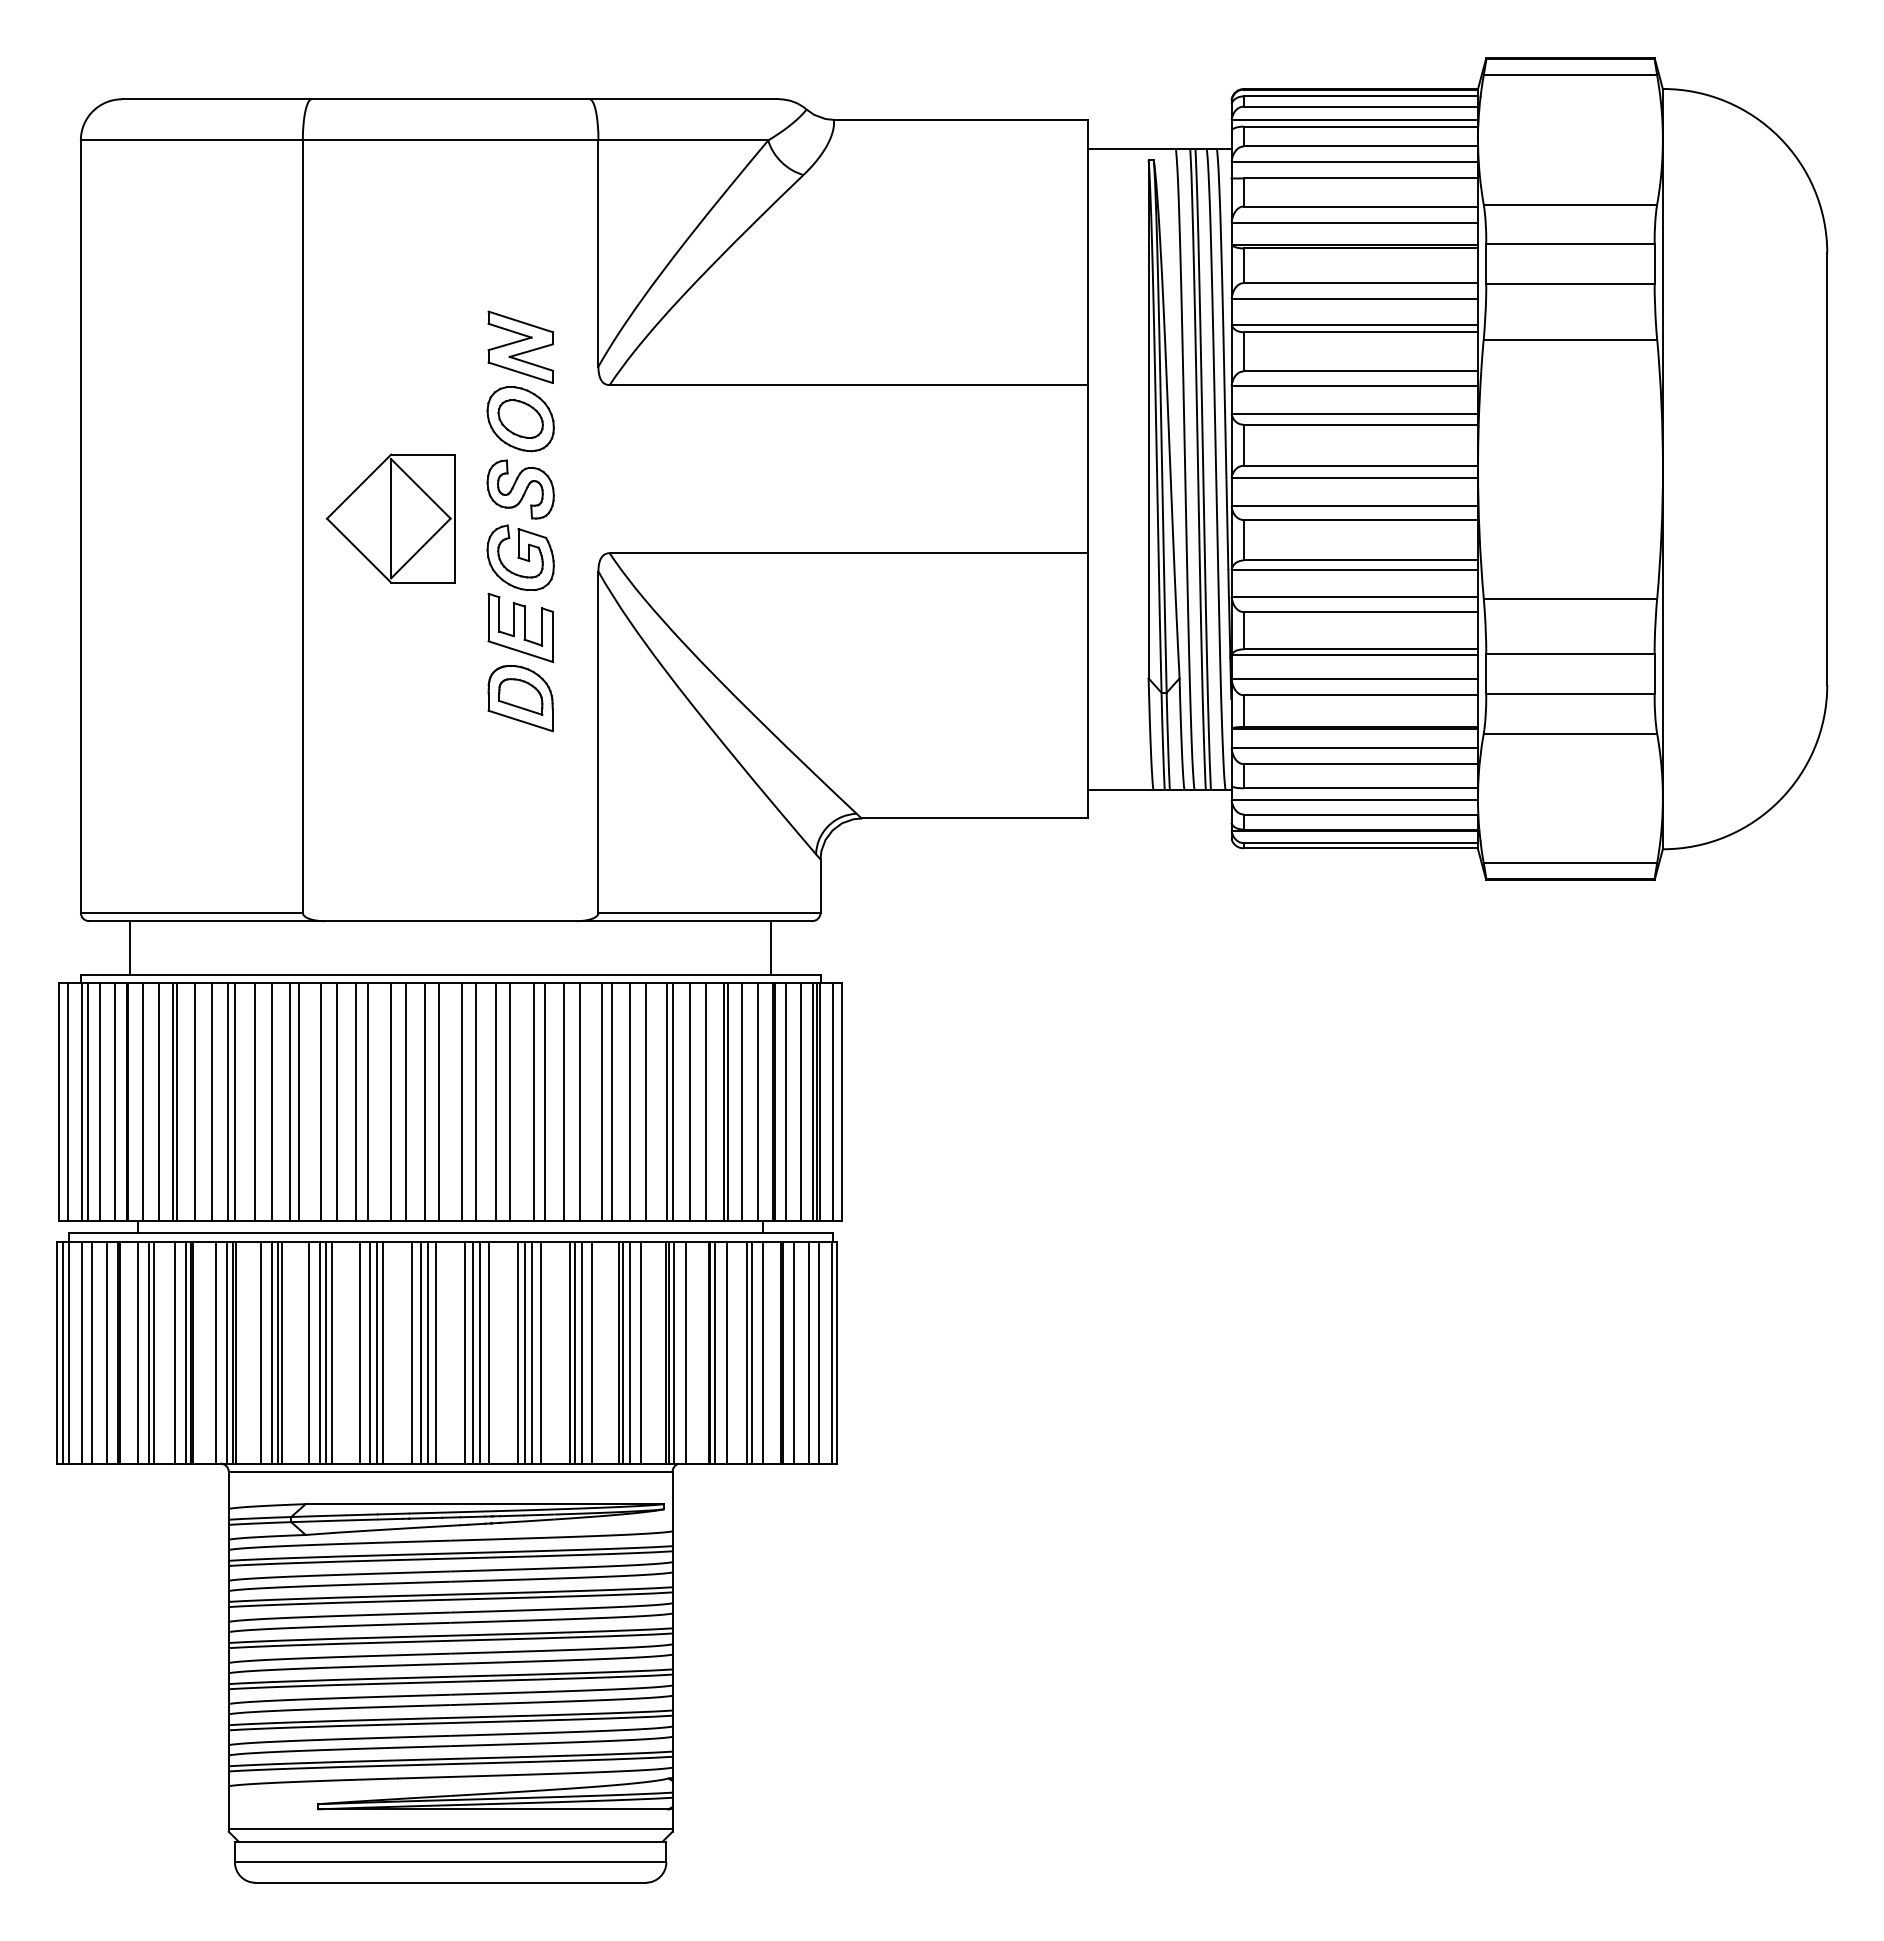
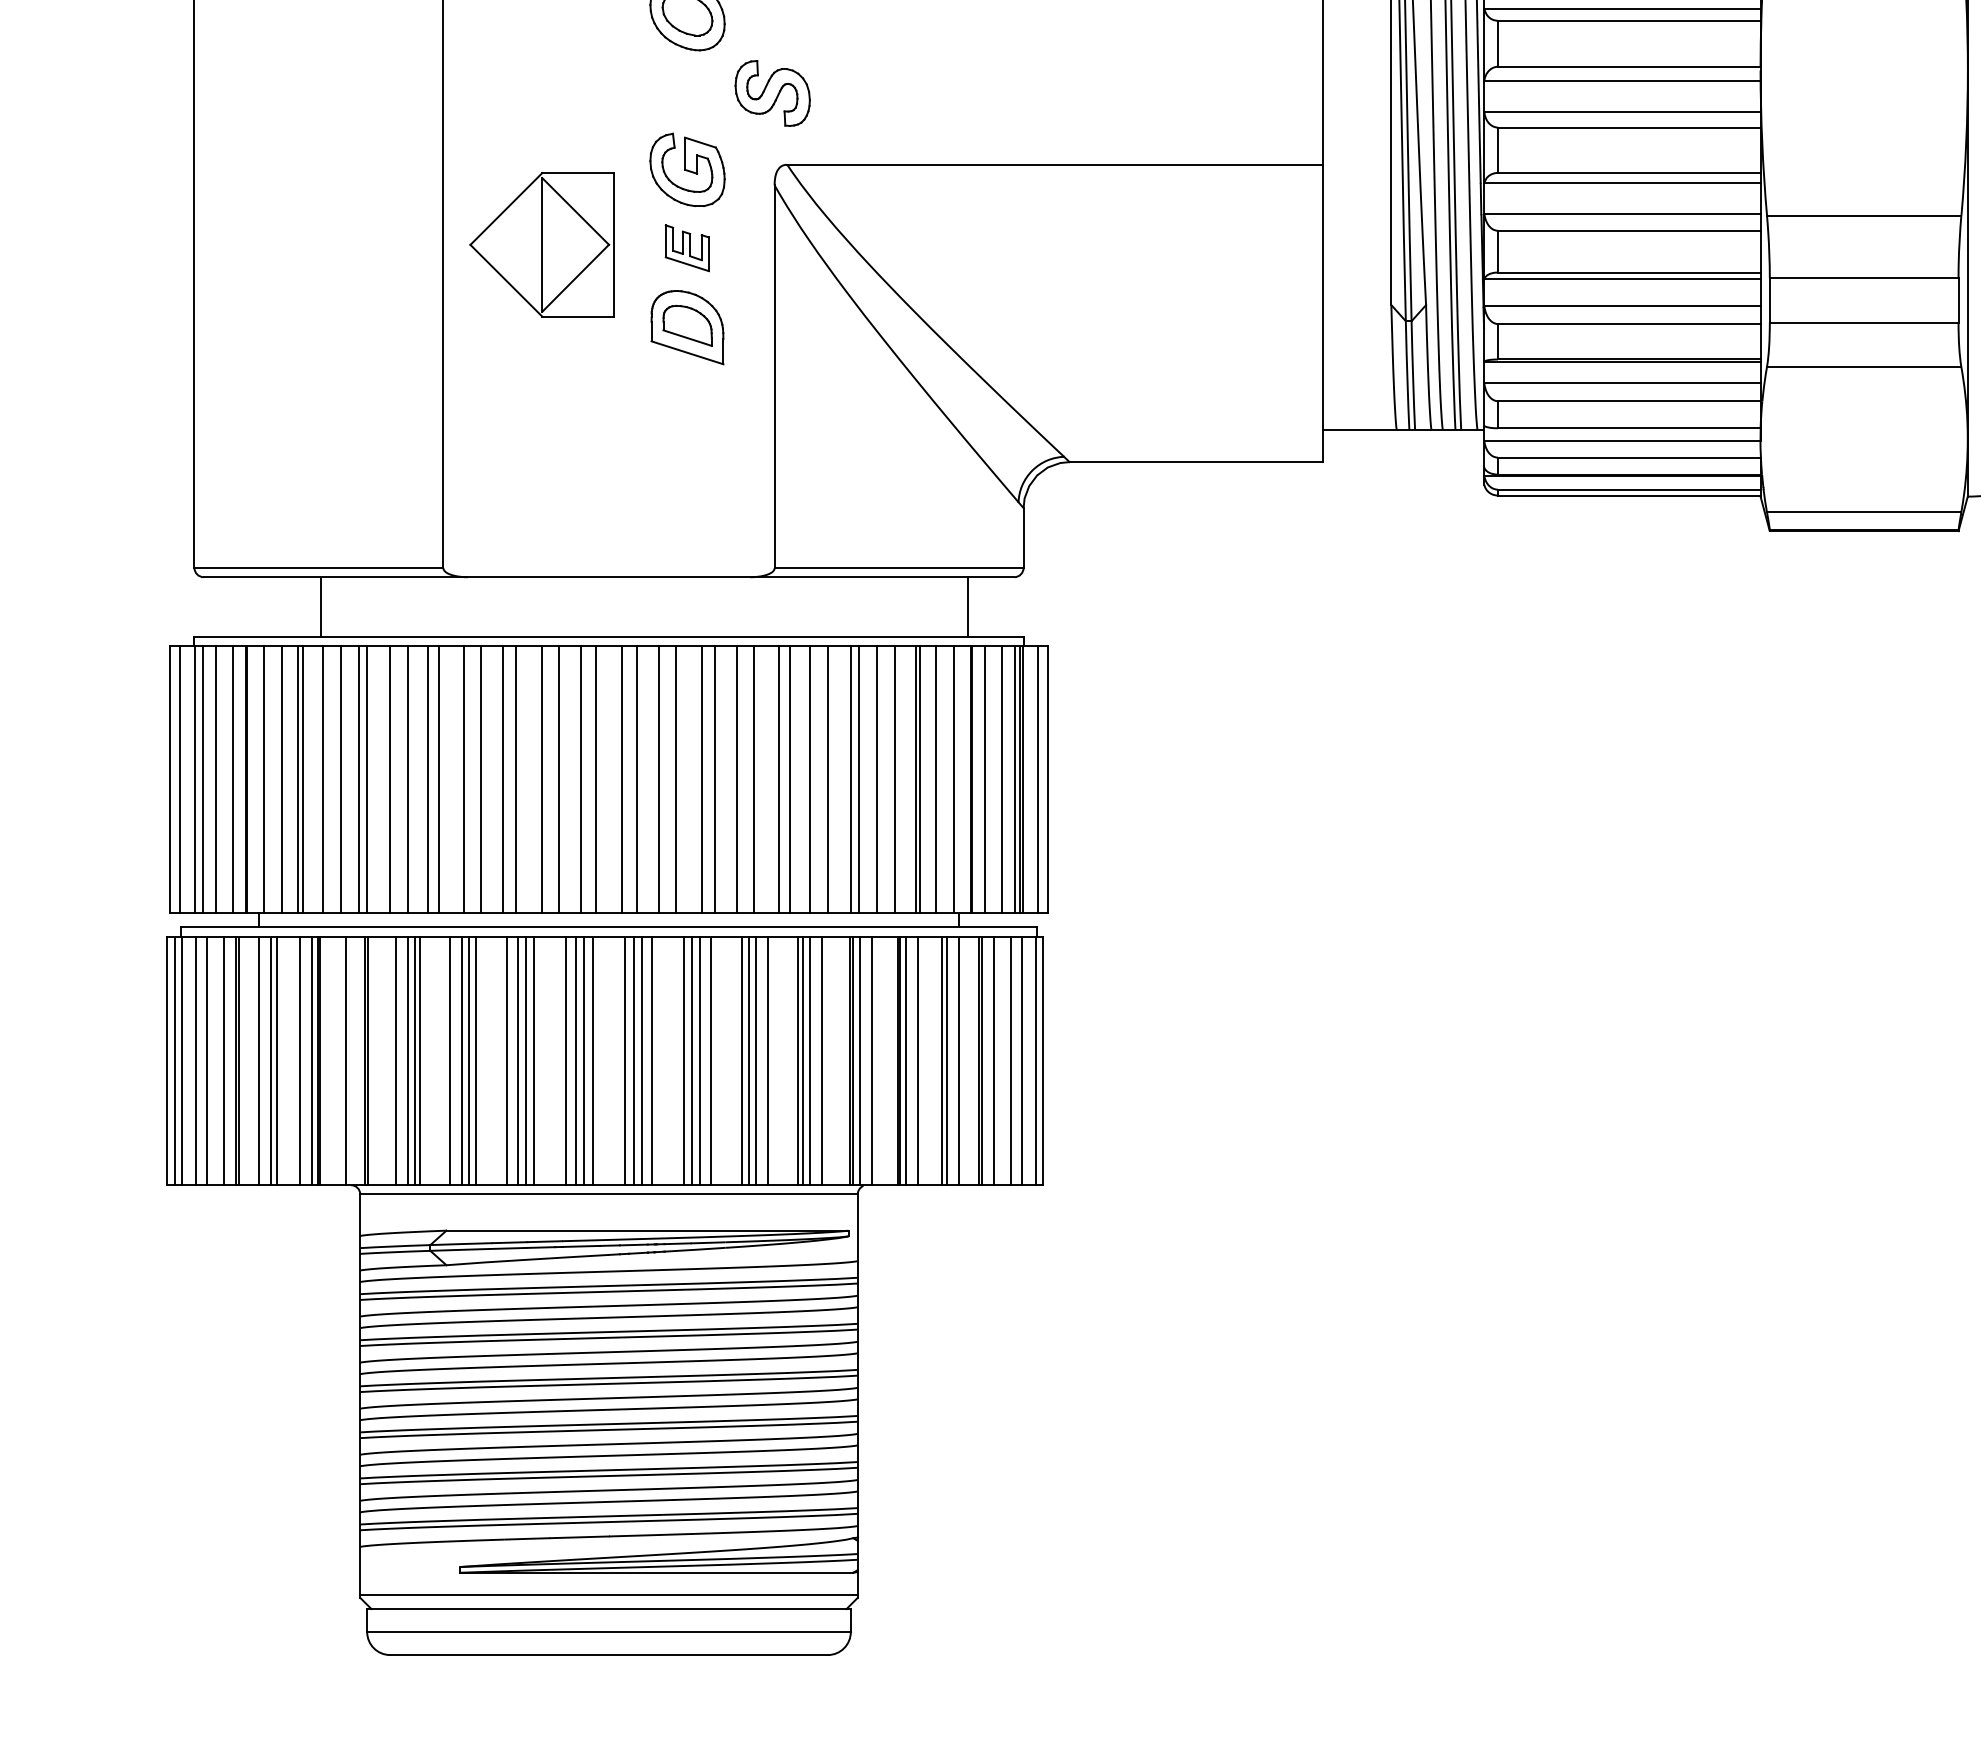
part: (520, 489) -> (772, 93), moved
part: (390, 518) -> (541, 244), moved
part: (520, 627) -> (687, 248), size x0.6
line: (130, 947) -> (321, 606), moved
line: (226, 1352) -> (357, 1060), removed

